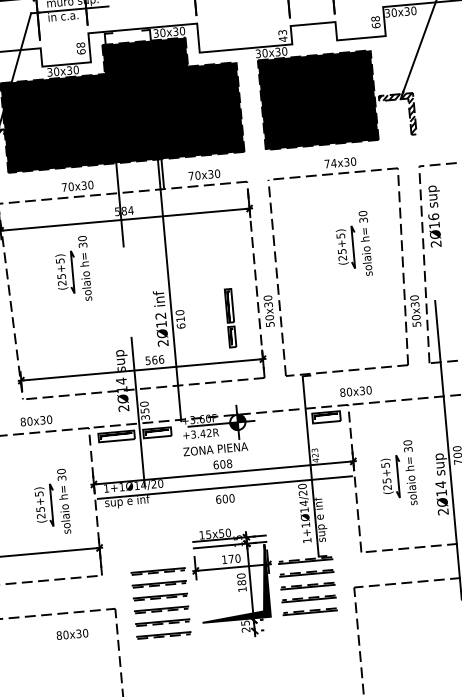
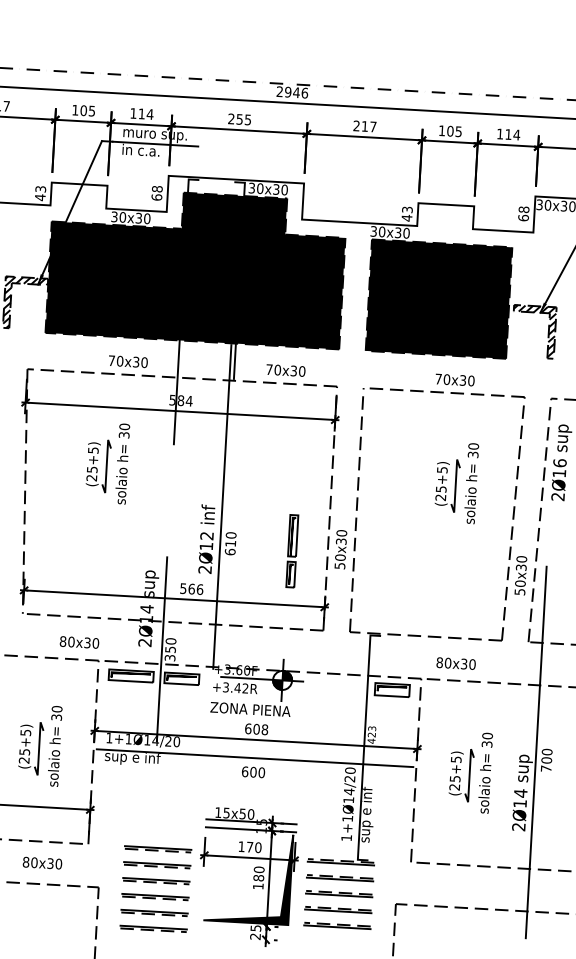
text: (333, 163) -> (446, 379), 74x30 -> 70x30
text: (355, 391) -> (455, 663), moved
text: (36, 420) -> (79, 642), moved
text: (72, 633) -> (42, 862), moved

